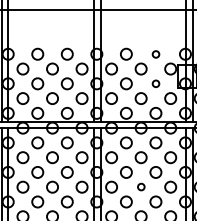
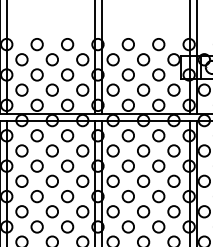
circle: (155, 54) -> (158, 44), size x1.67
circle: (155, 83) -> (158, 74), size x1.67
circle: (141, 186) -> (143, 180), size x1.67

